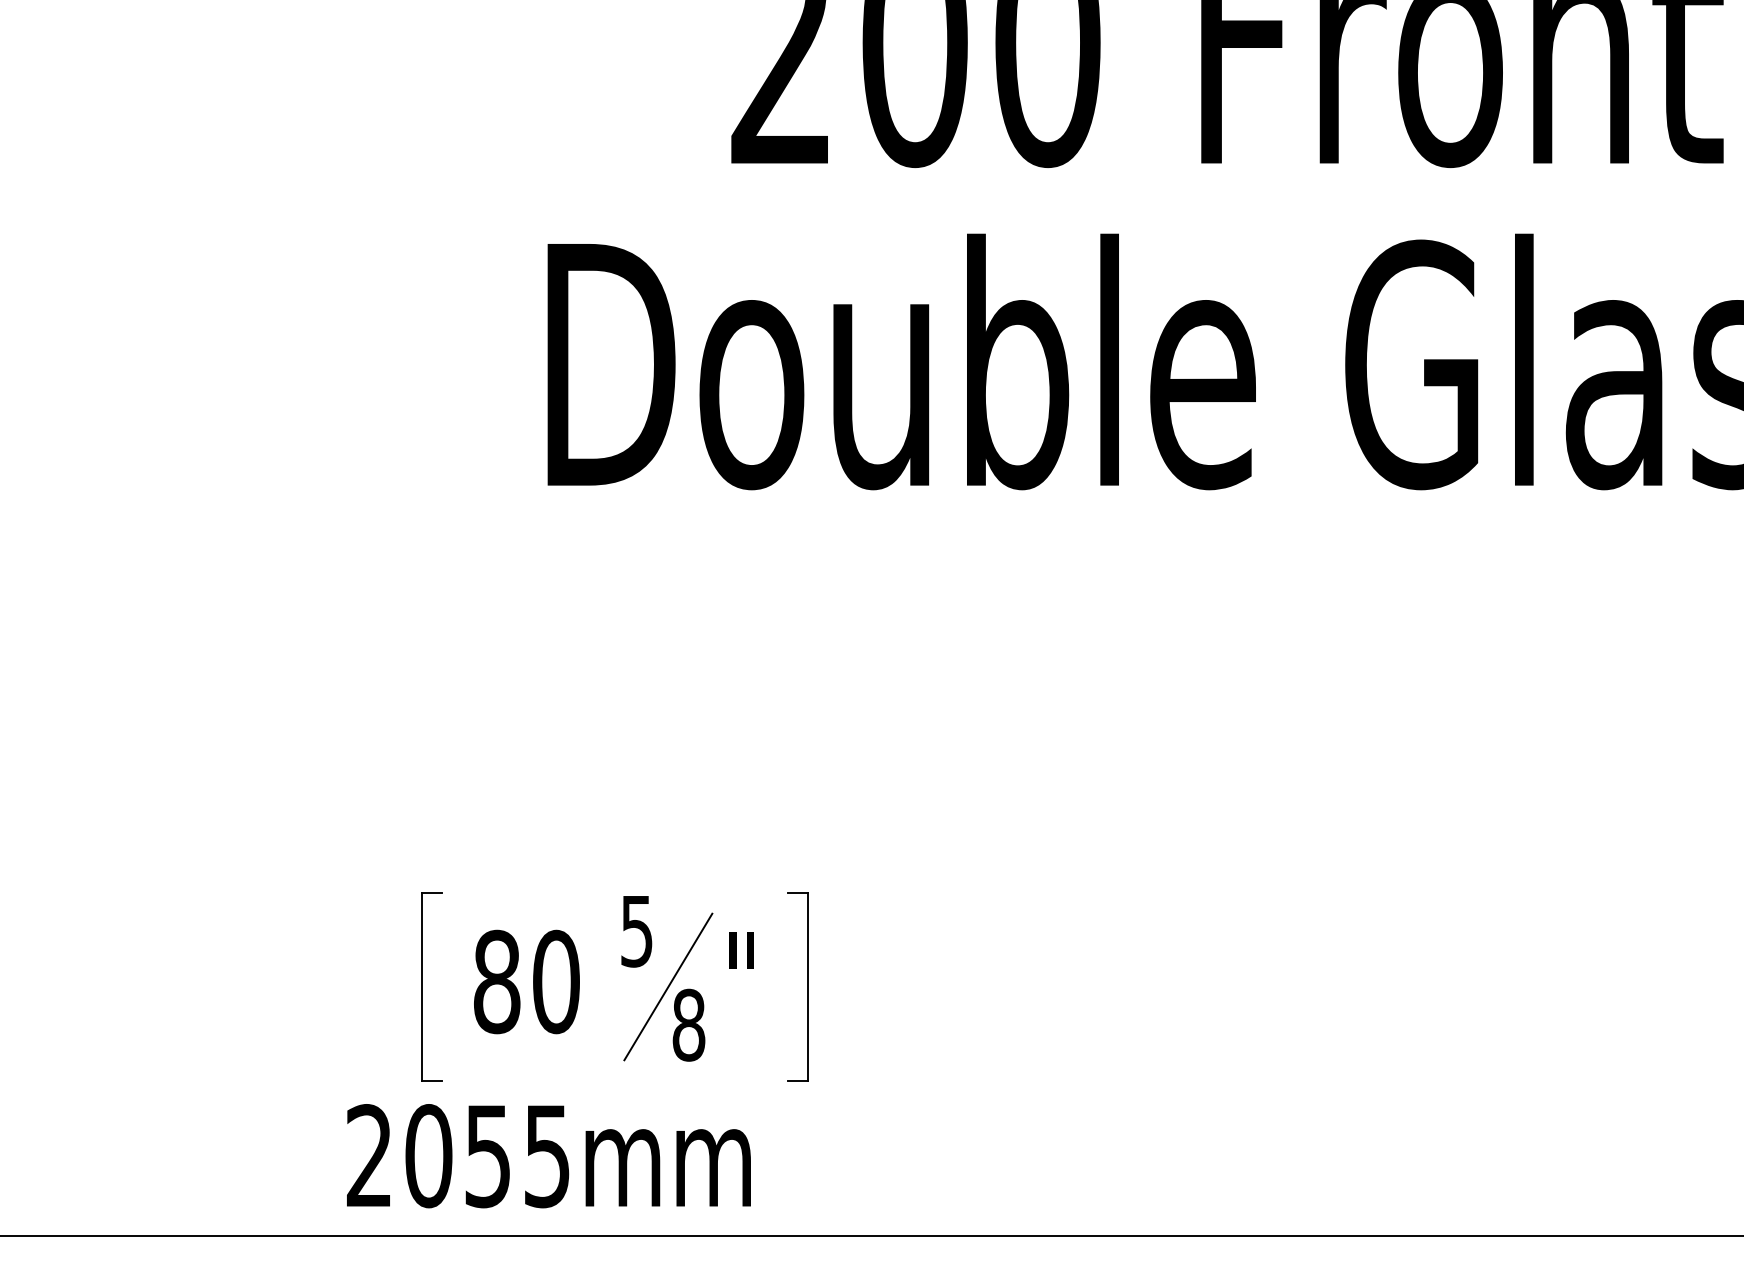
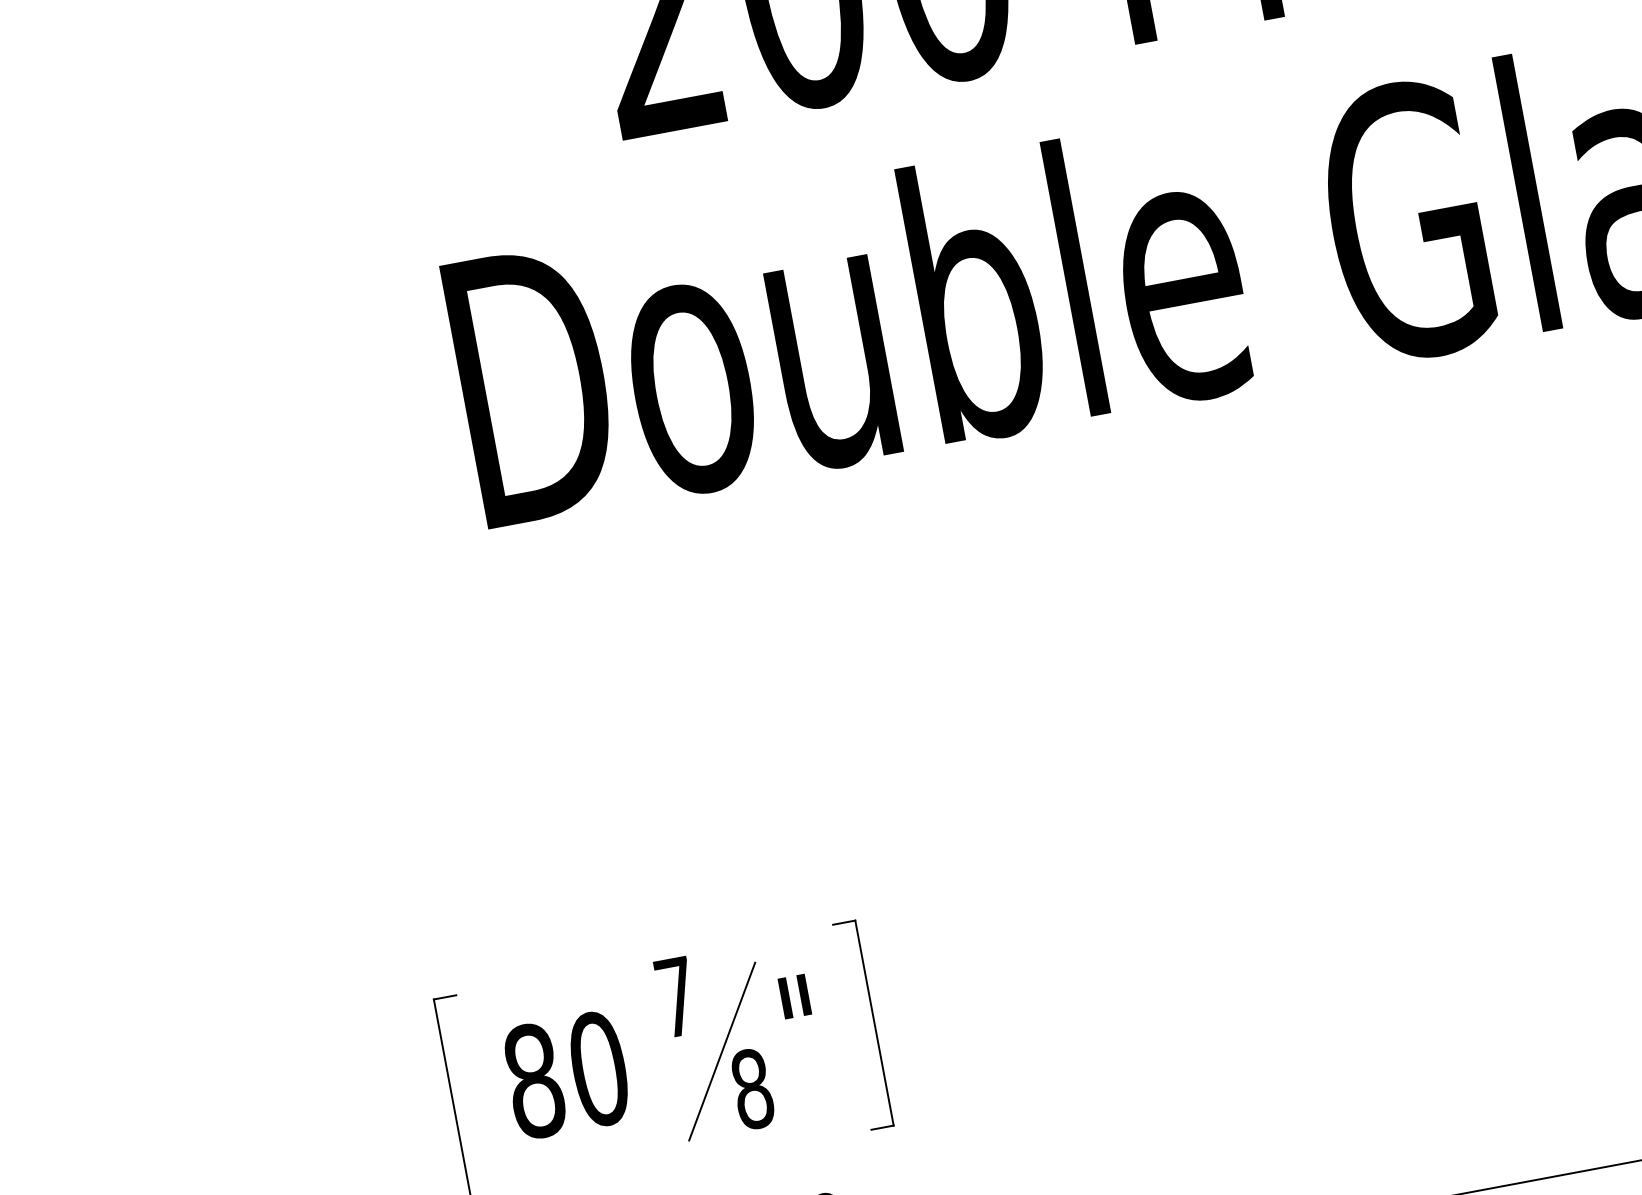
text: (636, 931) -> (676, 997), 5 -> 7

